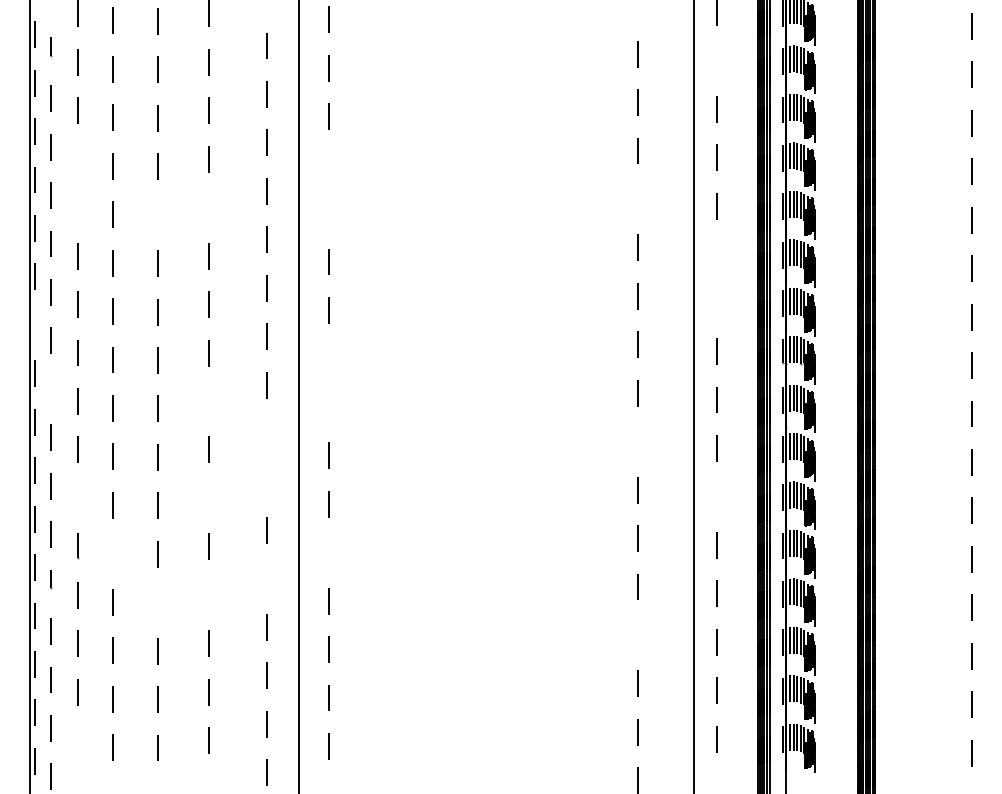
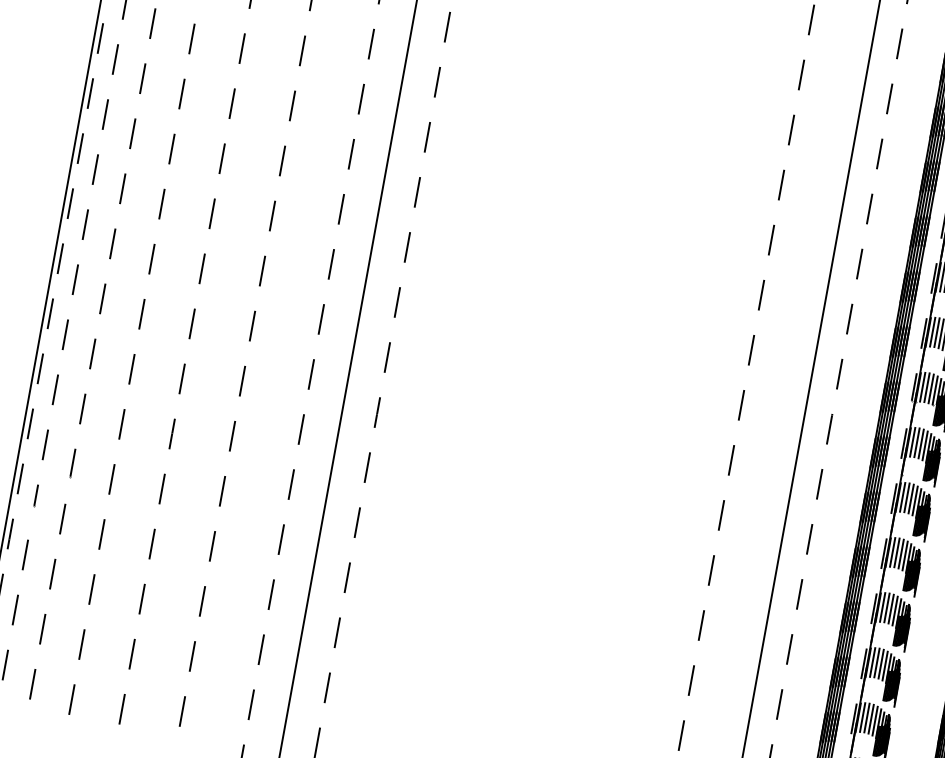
line: (717, 60) -> (900, 43), added
line: (77, 158) -> (152, 22), added
line: (329, 164) -> (437, 81), added
line: (638, 199) -> (781, 185), added
line: (77, 207) -> (142, 78), added
line: (209, 207) -> (292, 105), added
line: (329, 213) -> (427, 137), added
line: (157, 214) -> (232, 102), added
line: (716, 254) -> (858, 263), added
line: (717, 302) -> (850, 318), added
line: (35, 324) -> (70, 202), added
line: (328, 358) -> (396, 301), added
line: (51, 388) -> (75, 278), added
line: (208, 401) -> (251, 325), added
line: (329, 406) -> (387, 356), added
line: (266, 433) -> (310, 374), added
line: (638, 441) -> (731, 460), added
line: (267, 481) -> (301, 429), added
line: (717, 496) -> (810, 539), added
line: (77, 497) -> (82, 407), added
line: (208, 498) -> (231, 436), added
line: (329, 552) -> (357, 522), added
line: (113, 553) -> (112, 479), added
line: (267, 578) -> (281, 539), added
line: (209, 594) -> (212, 545), added
line: (157, 602) -> (151, 543), added
line: (638, 635) -> (691, 680), added
line: (77, 740) -> (32, 684), added

